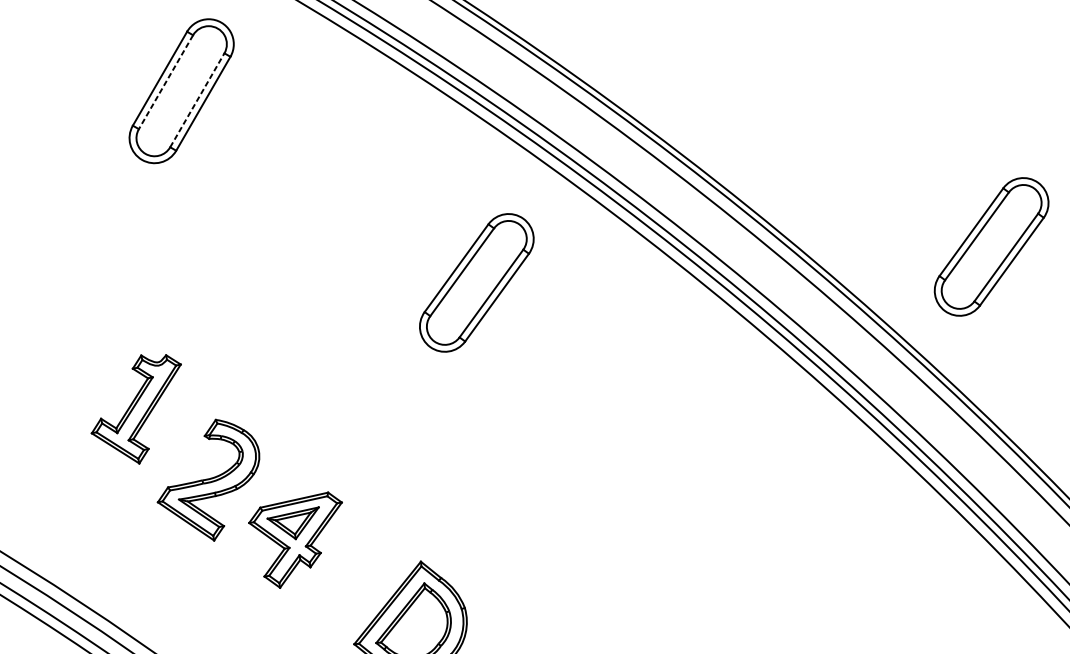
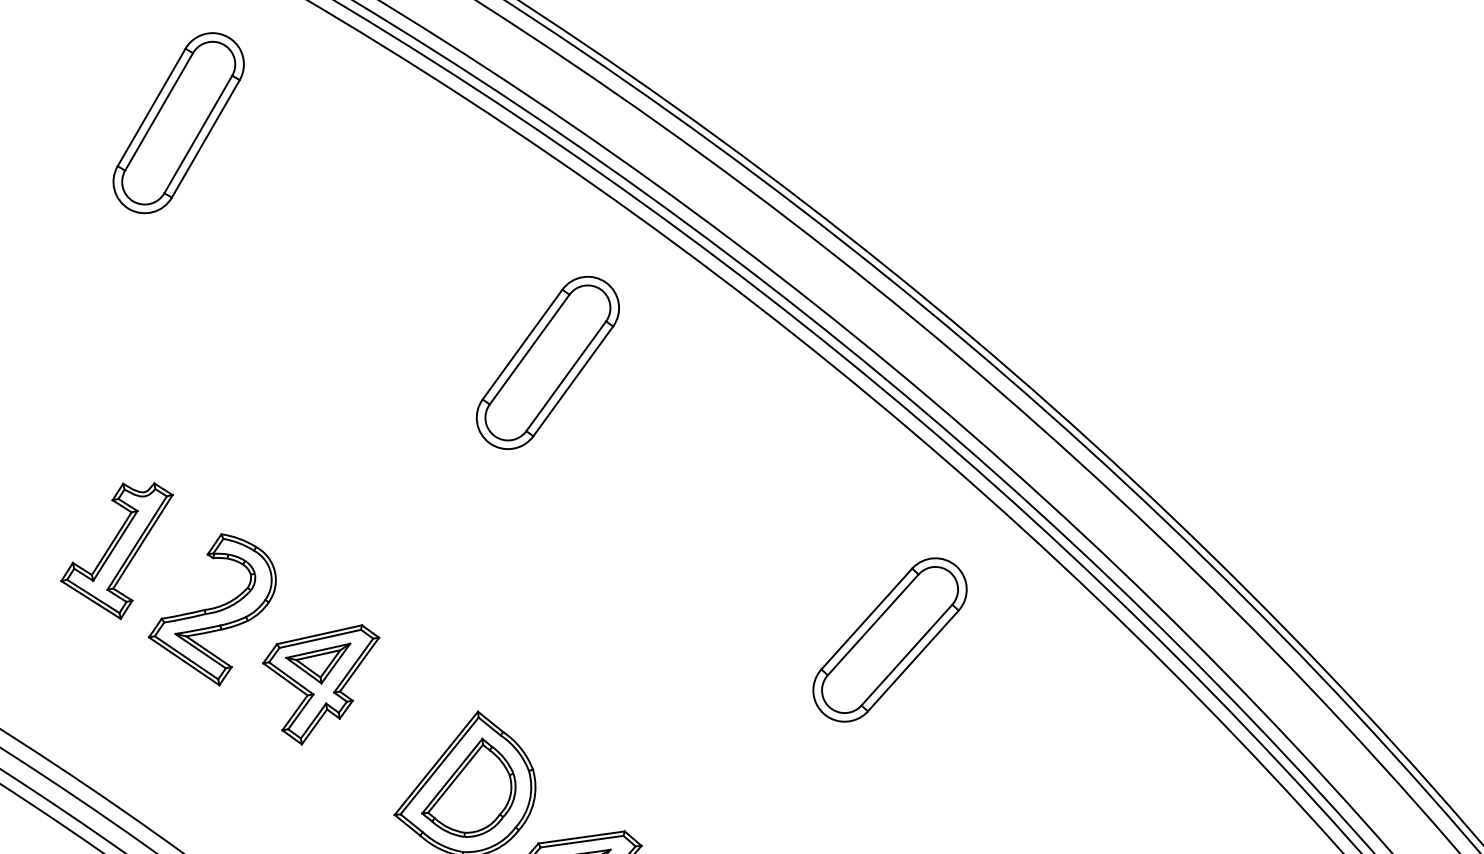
line: (166, 81) -> (159, 111), dashed -> solid
line: (197, 100) -> (198, 134), dashed -> solid
part: (991, 246) -> (1191, 317), removed
part: (135, 408) -> (116, 550), moved
part: (749, 503) -> (889, 639), added

